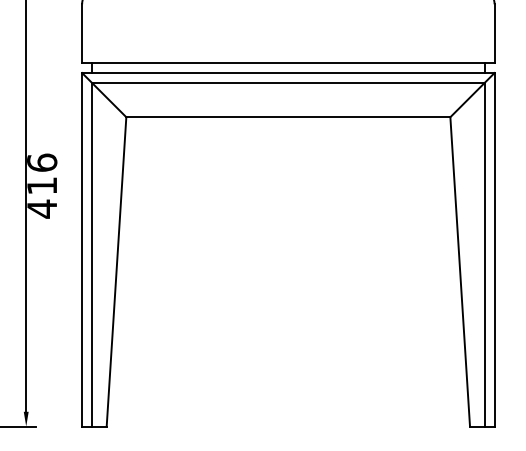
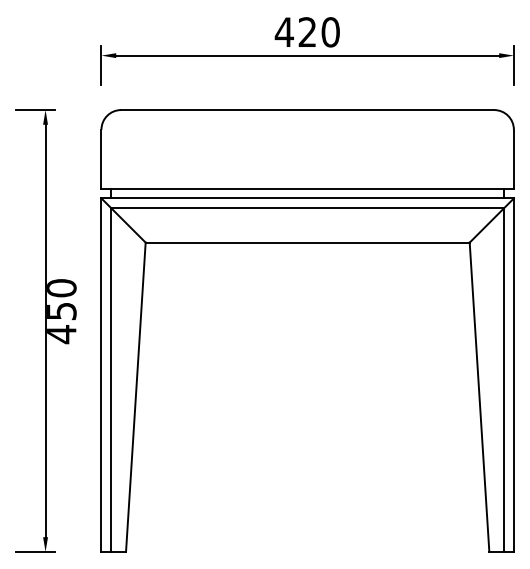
text: (42, 174) -> (61, 299), 416 -> 450

